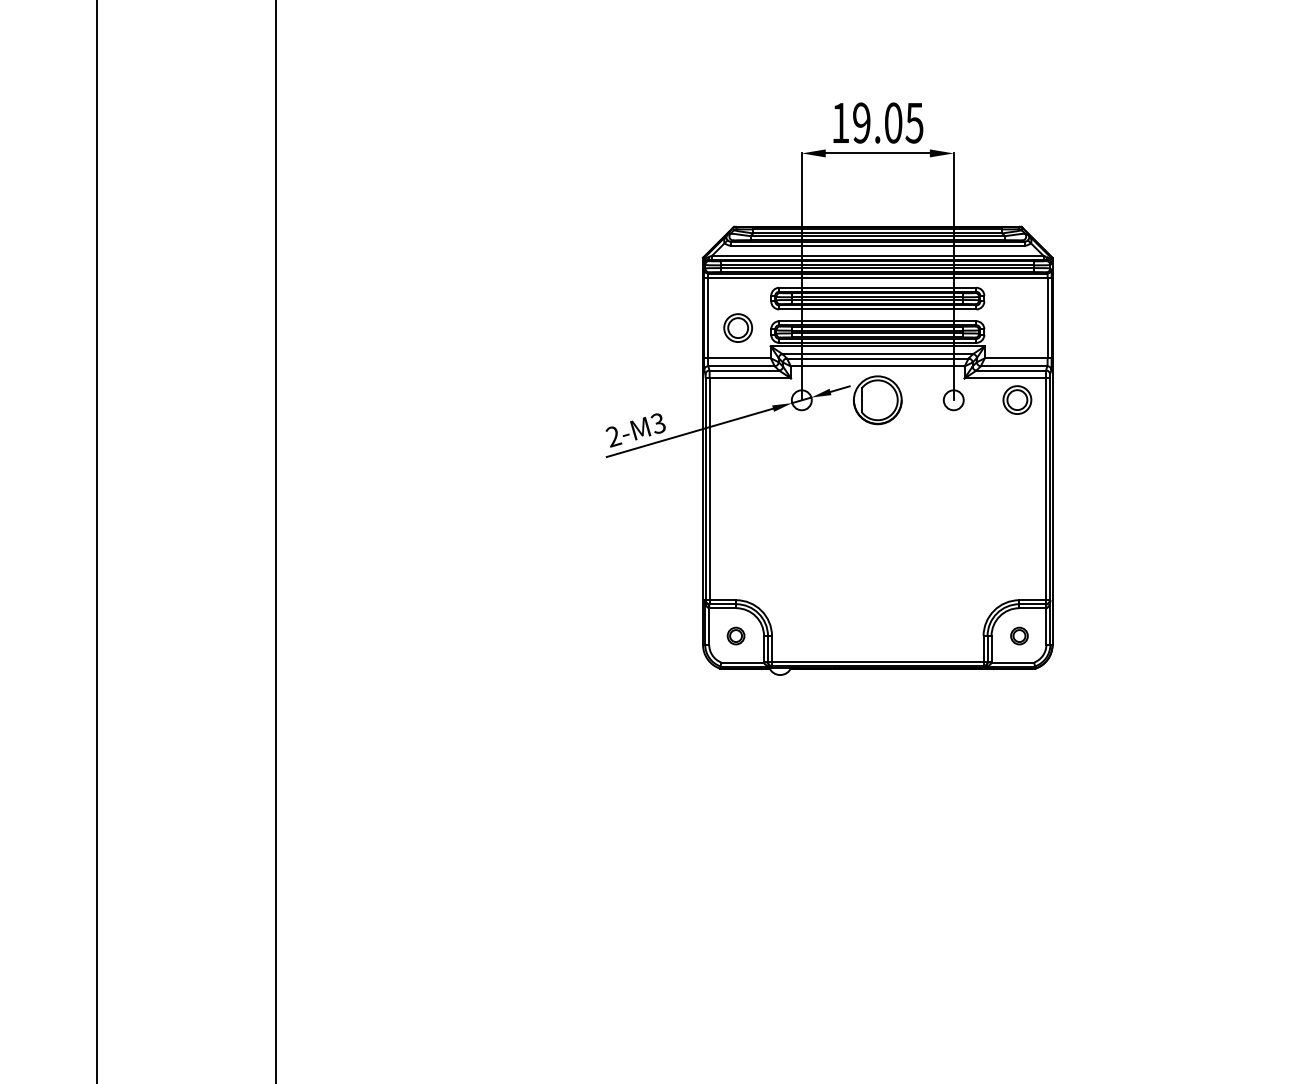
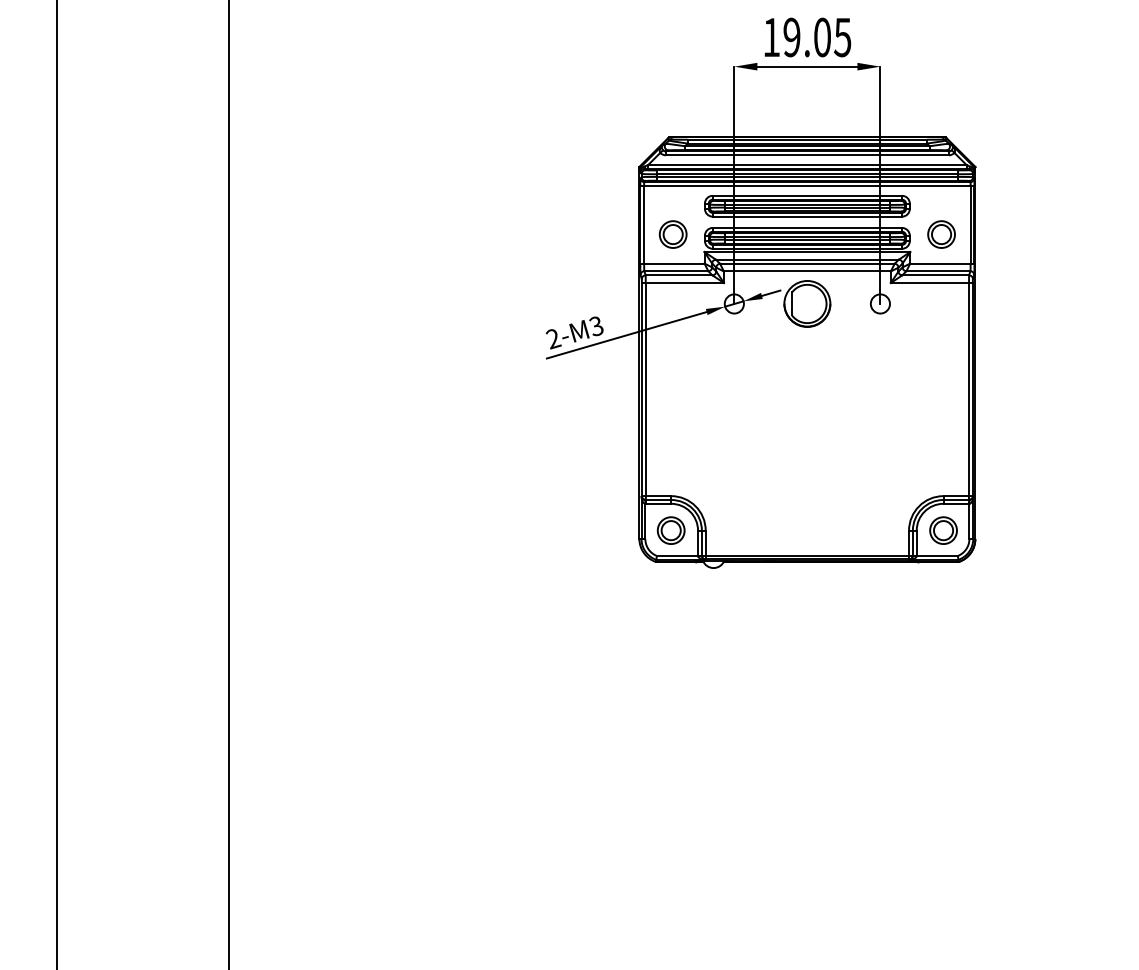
part: (1017, 399) -> (941, 234), moved
part: (735, 635) -> (670, 530), size x1.67
part: (1019, 635) -> (943, 530), size x1.67

